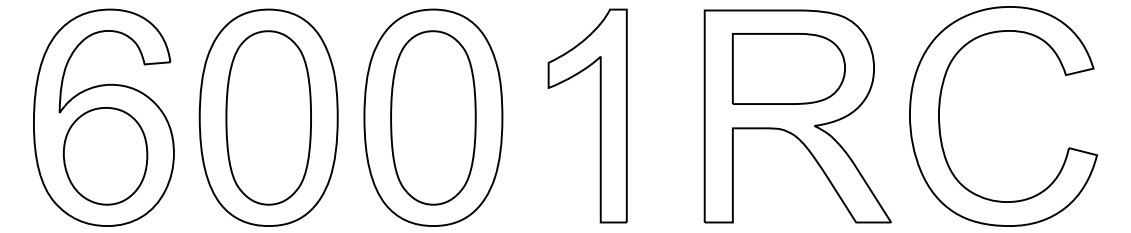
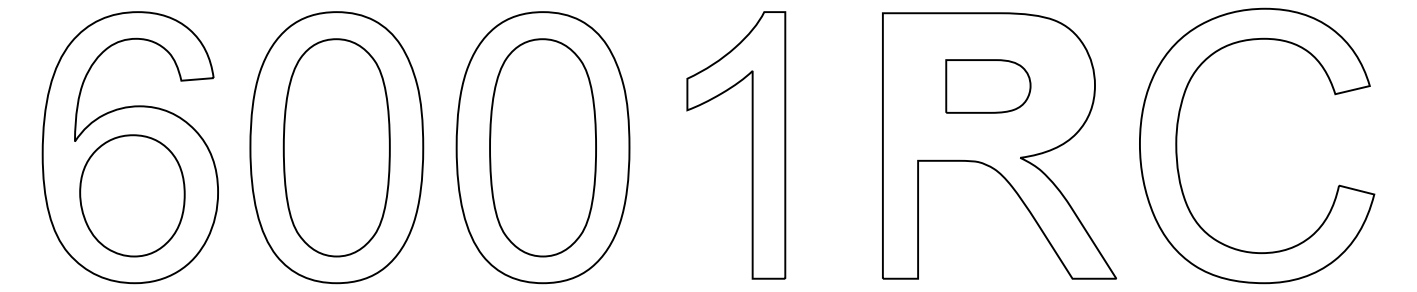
part: (788, 68) -> (987, 85), size x0.6

